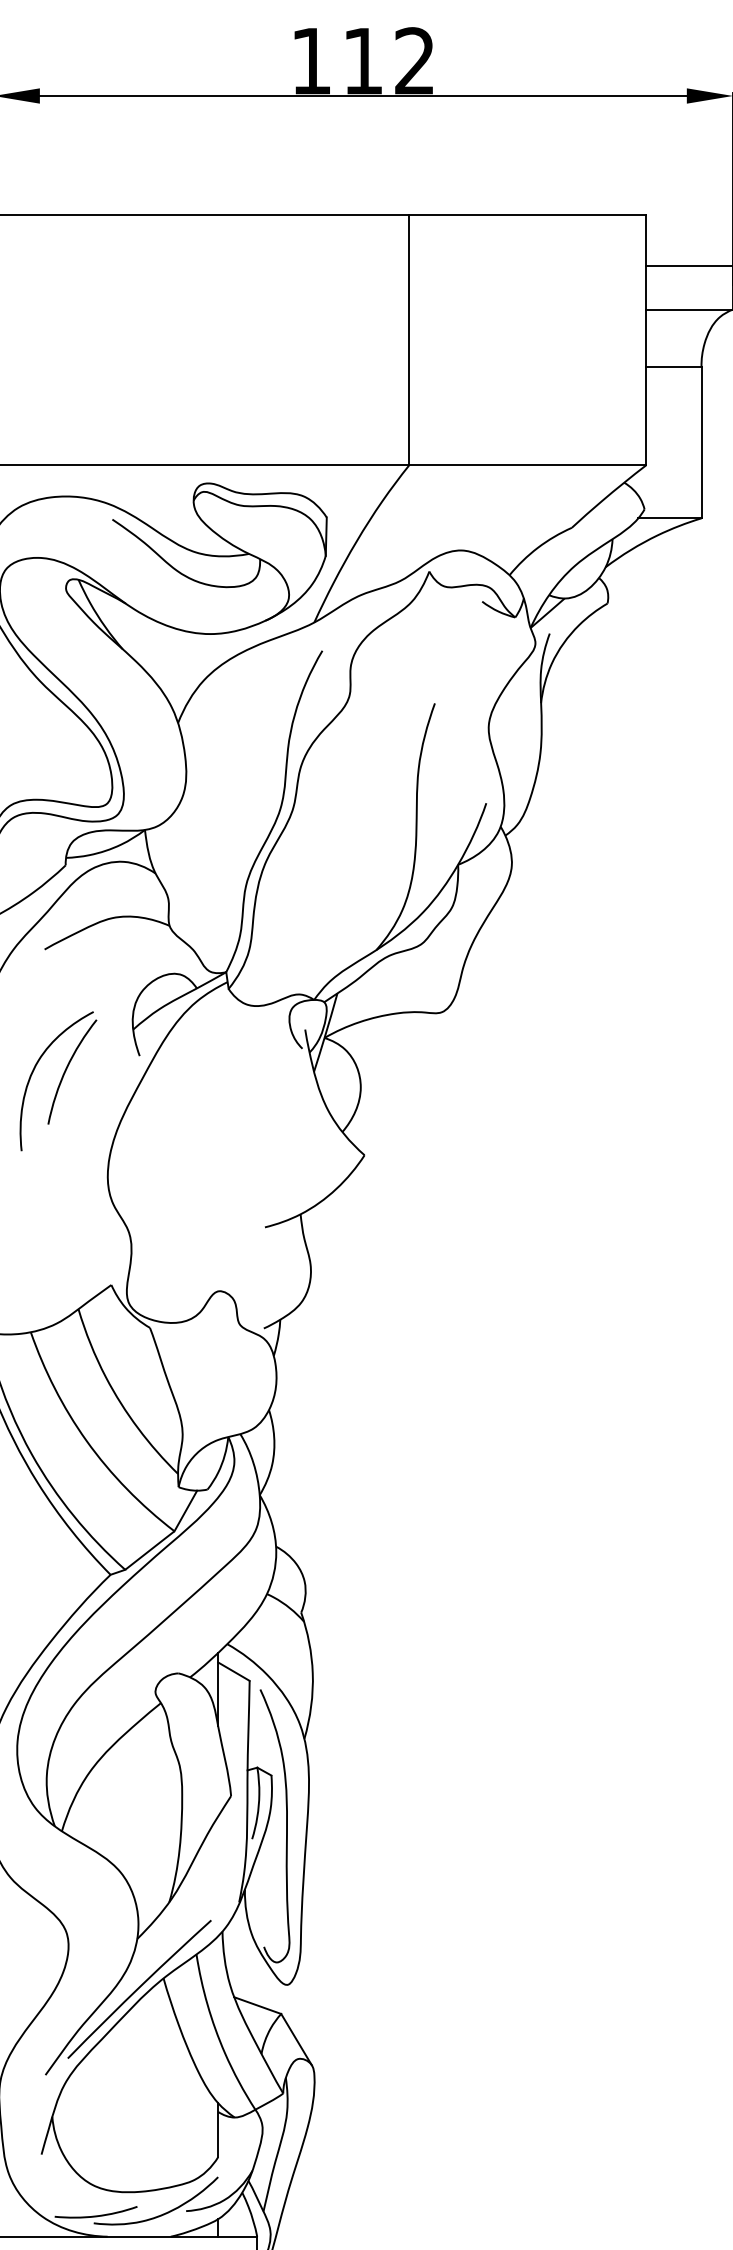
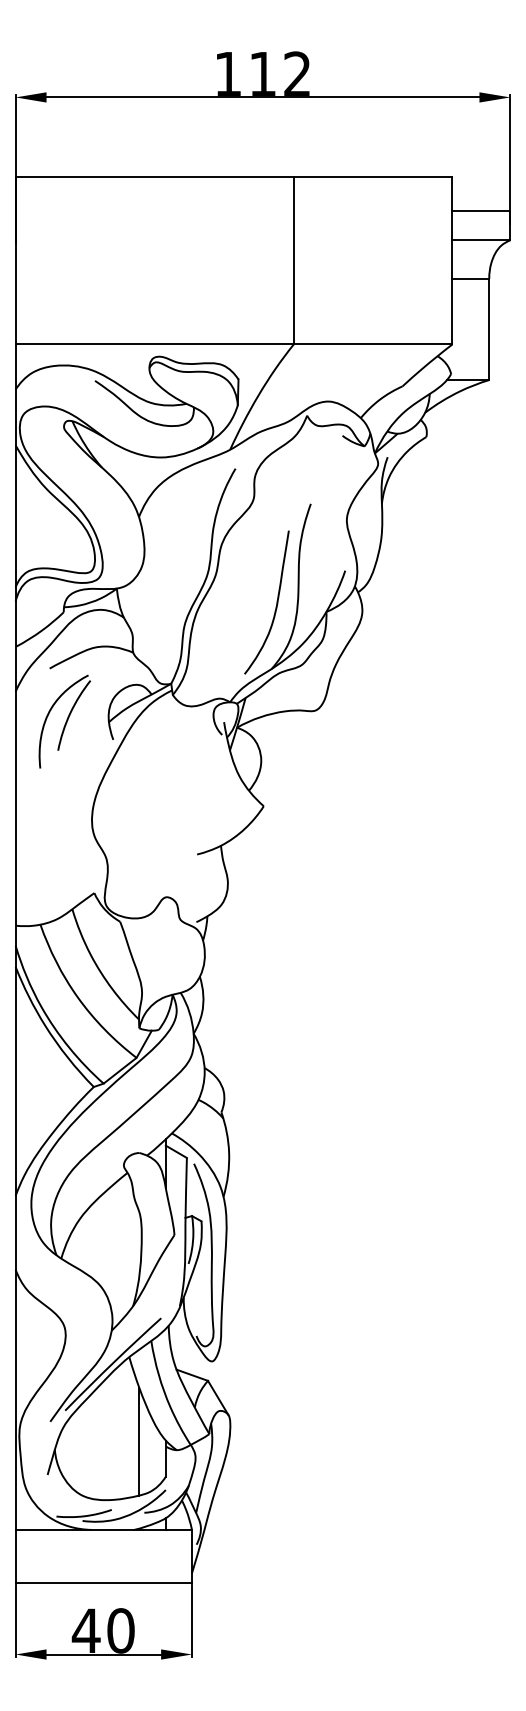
curve: (382, 856) -> (275, 606), added
part: (57, 1080) -> (64, 721), moved
line: (178, 2104) -> (139, 1441), added

